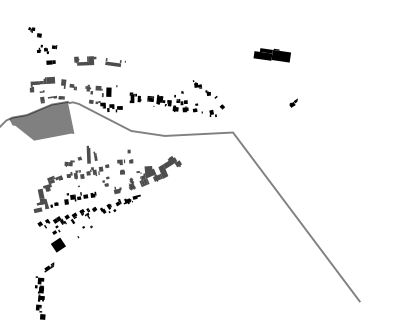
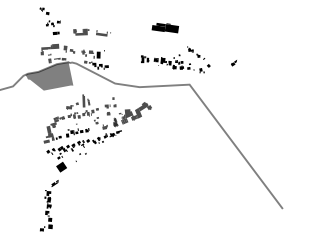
part: (271, 55) -> (164, 28), moved
part: (176, 98) -> (175, 59), moved

